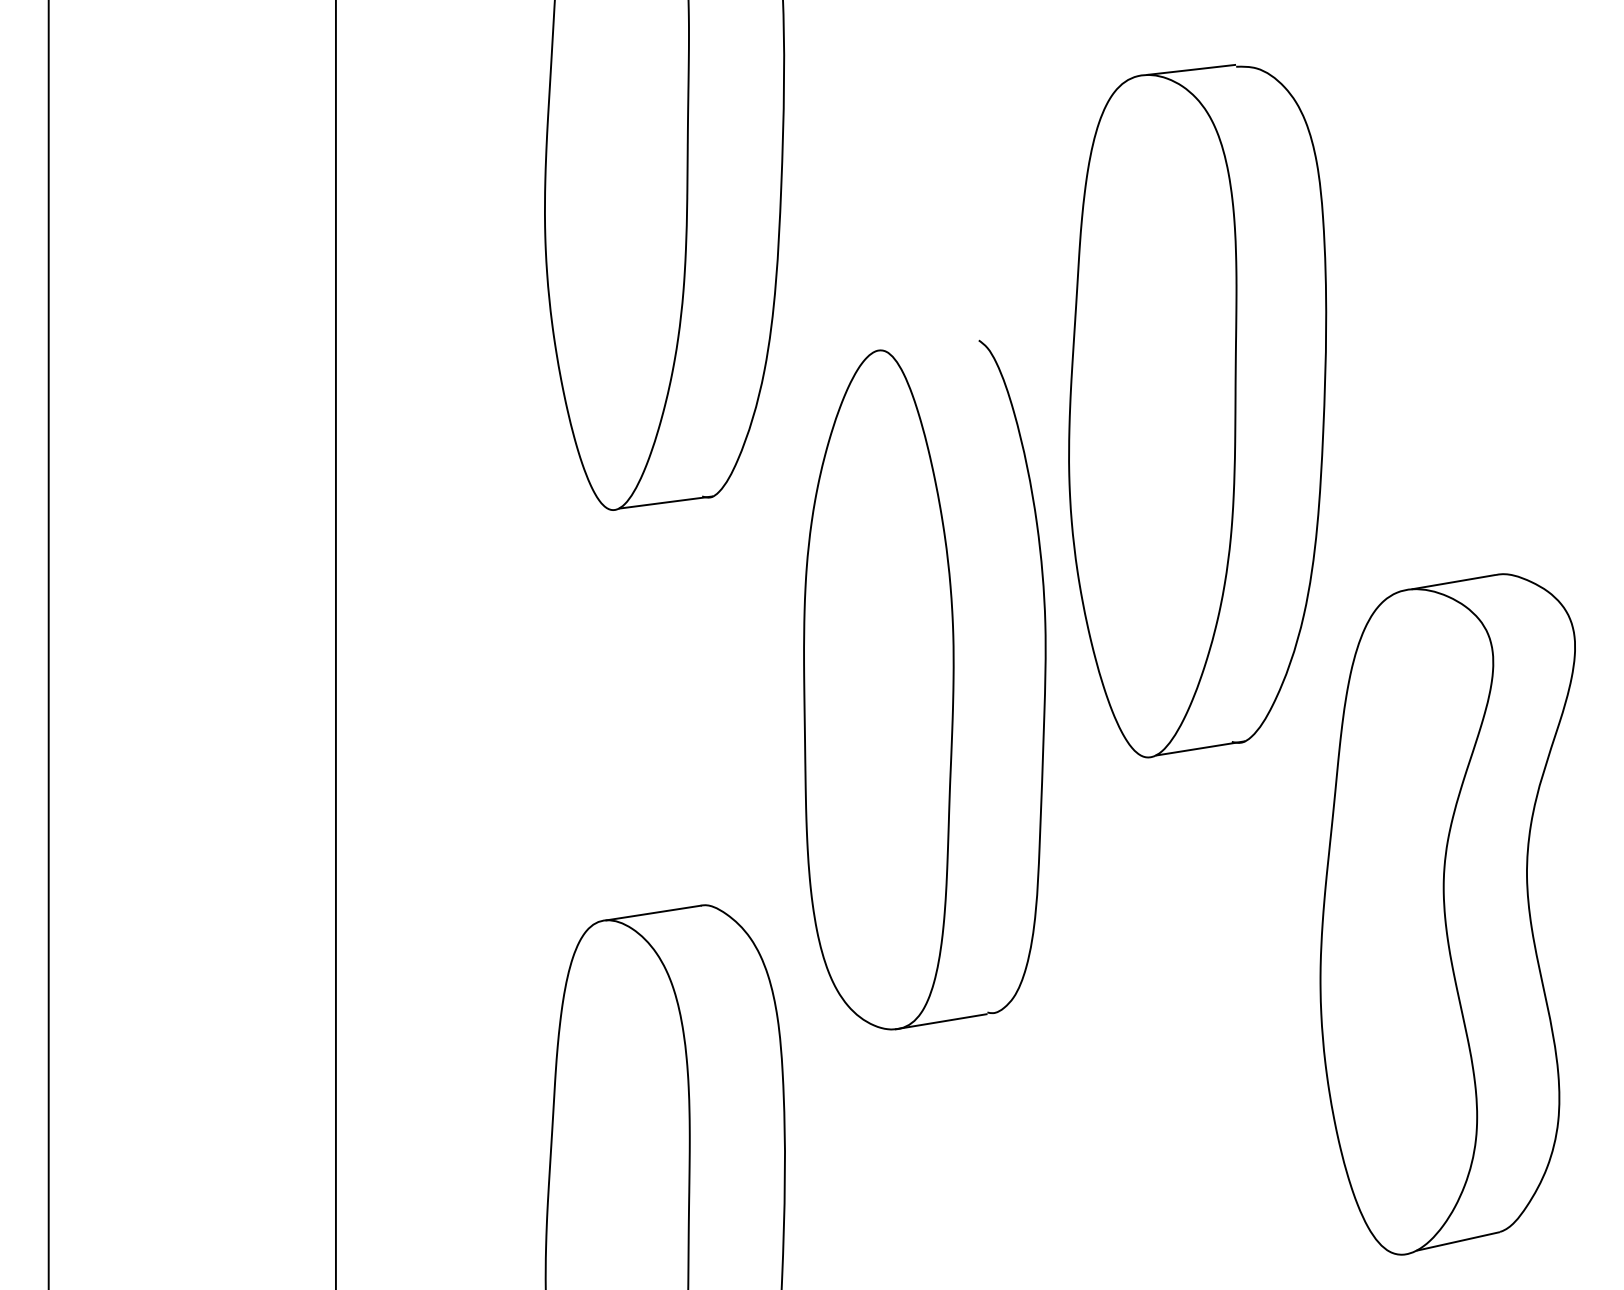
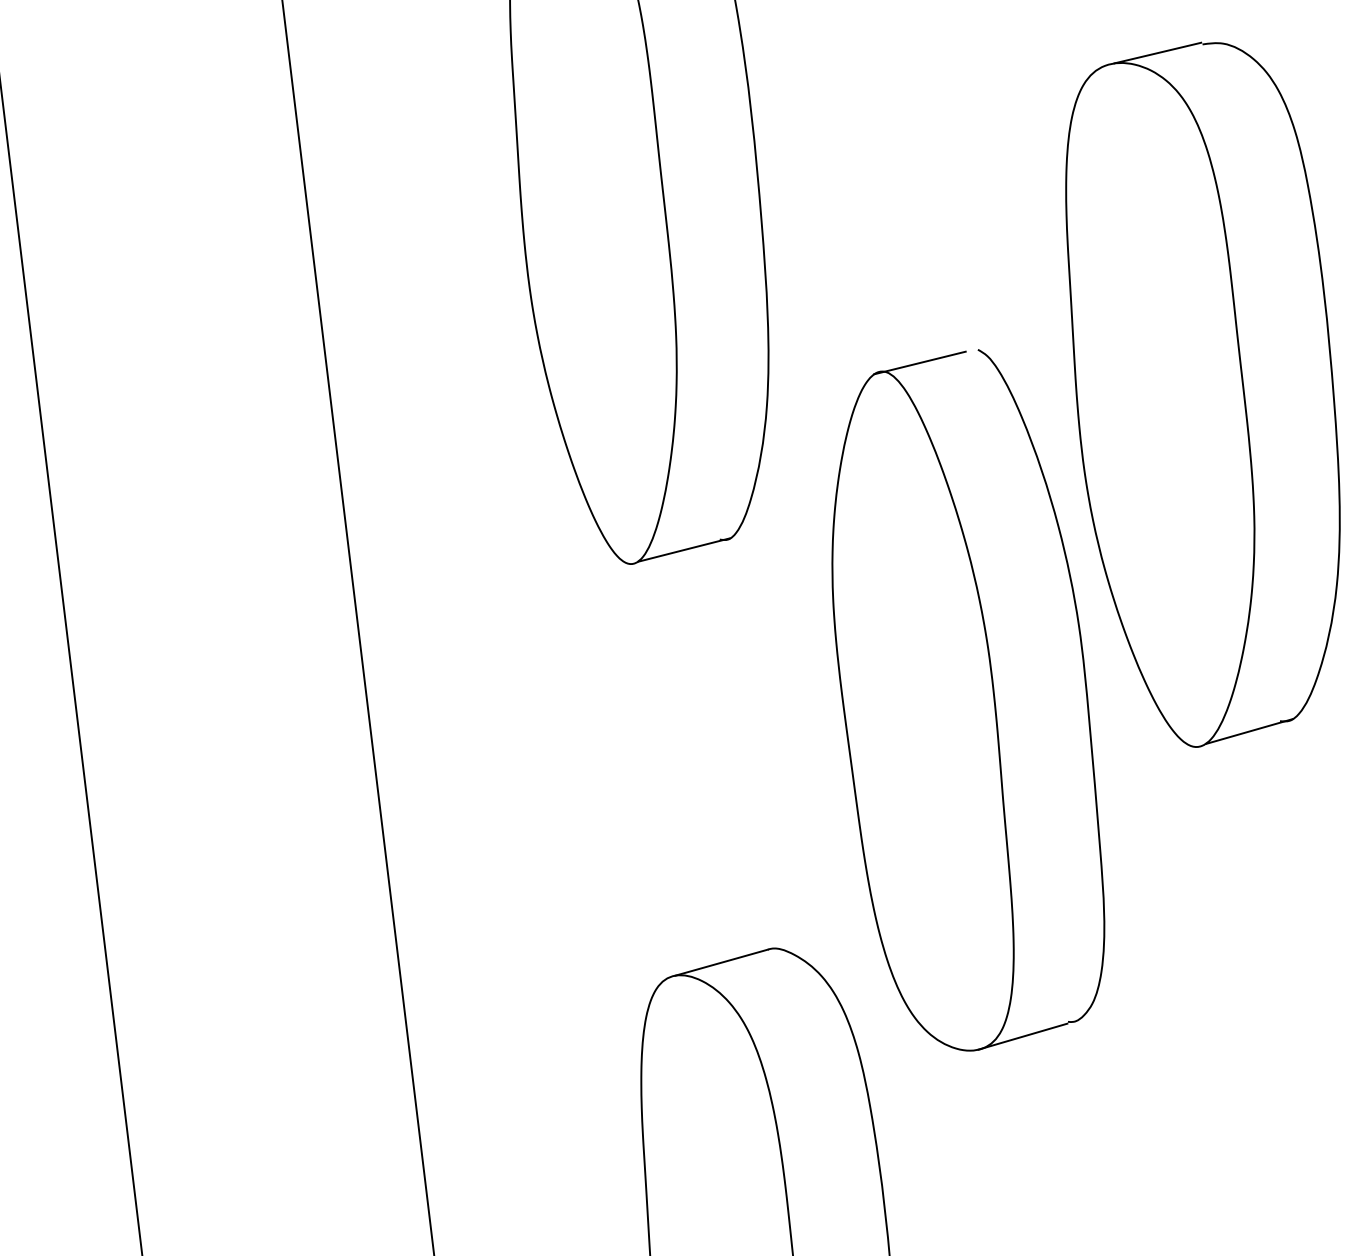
line: (919, 346) -> (919, 363), added

